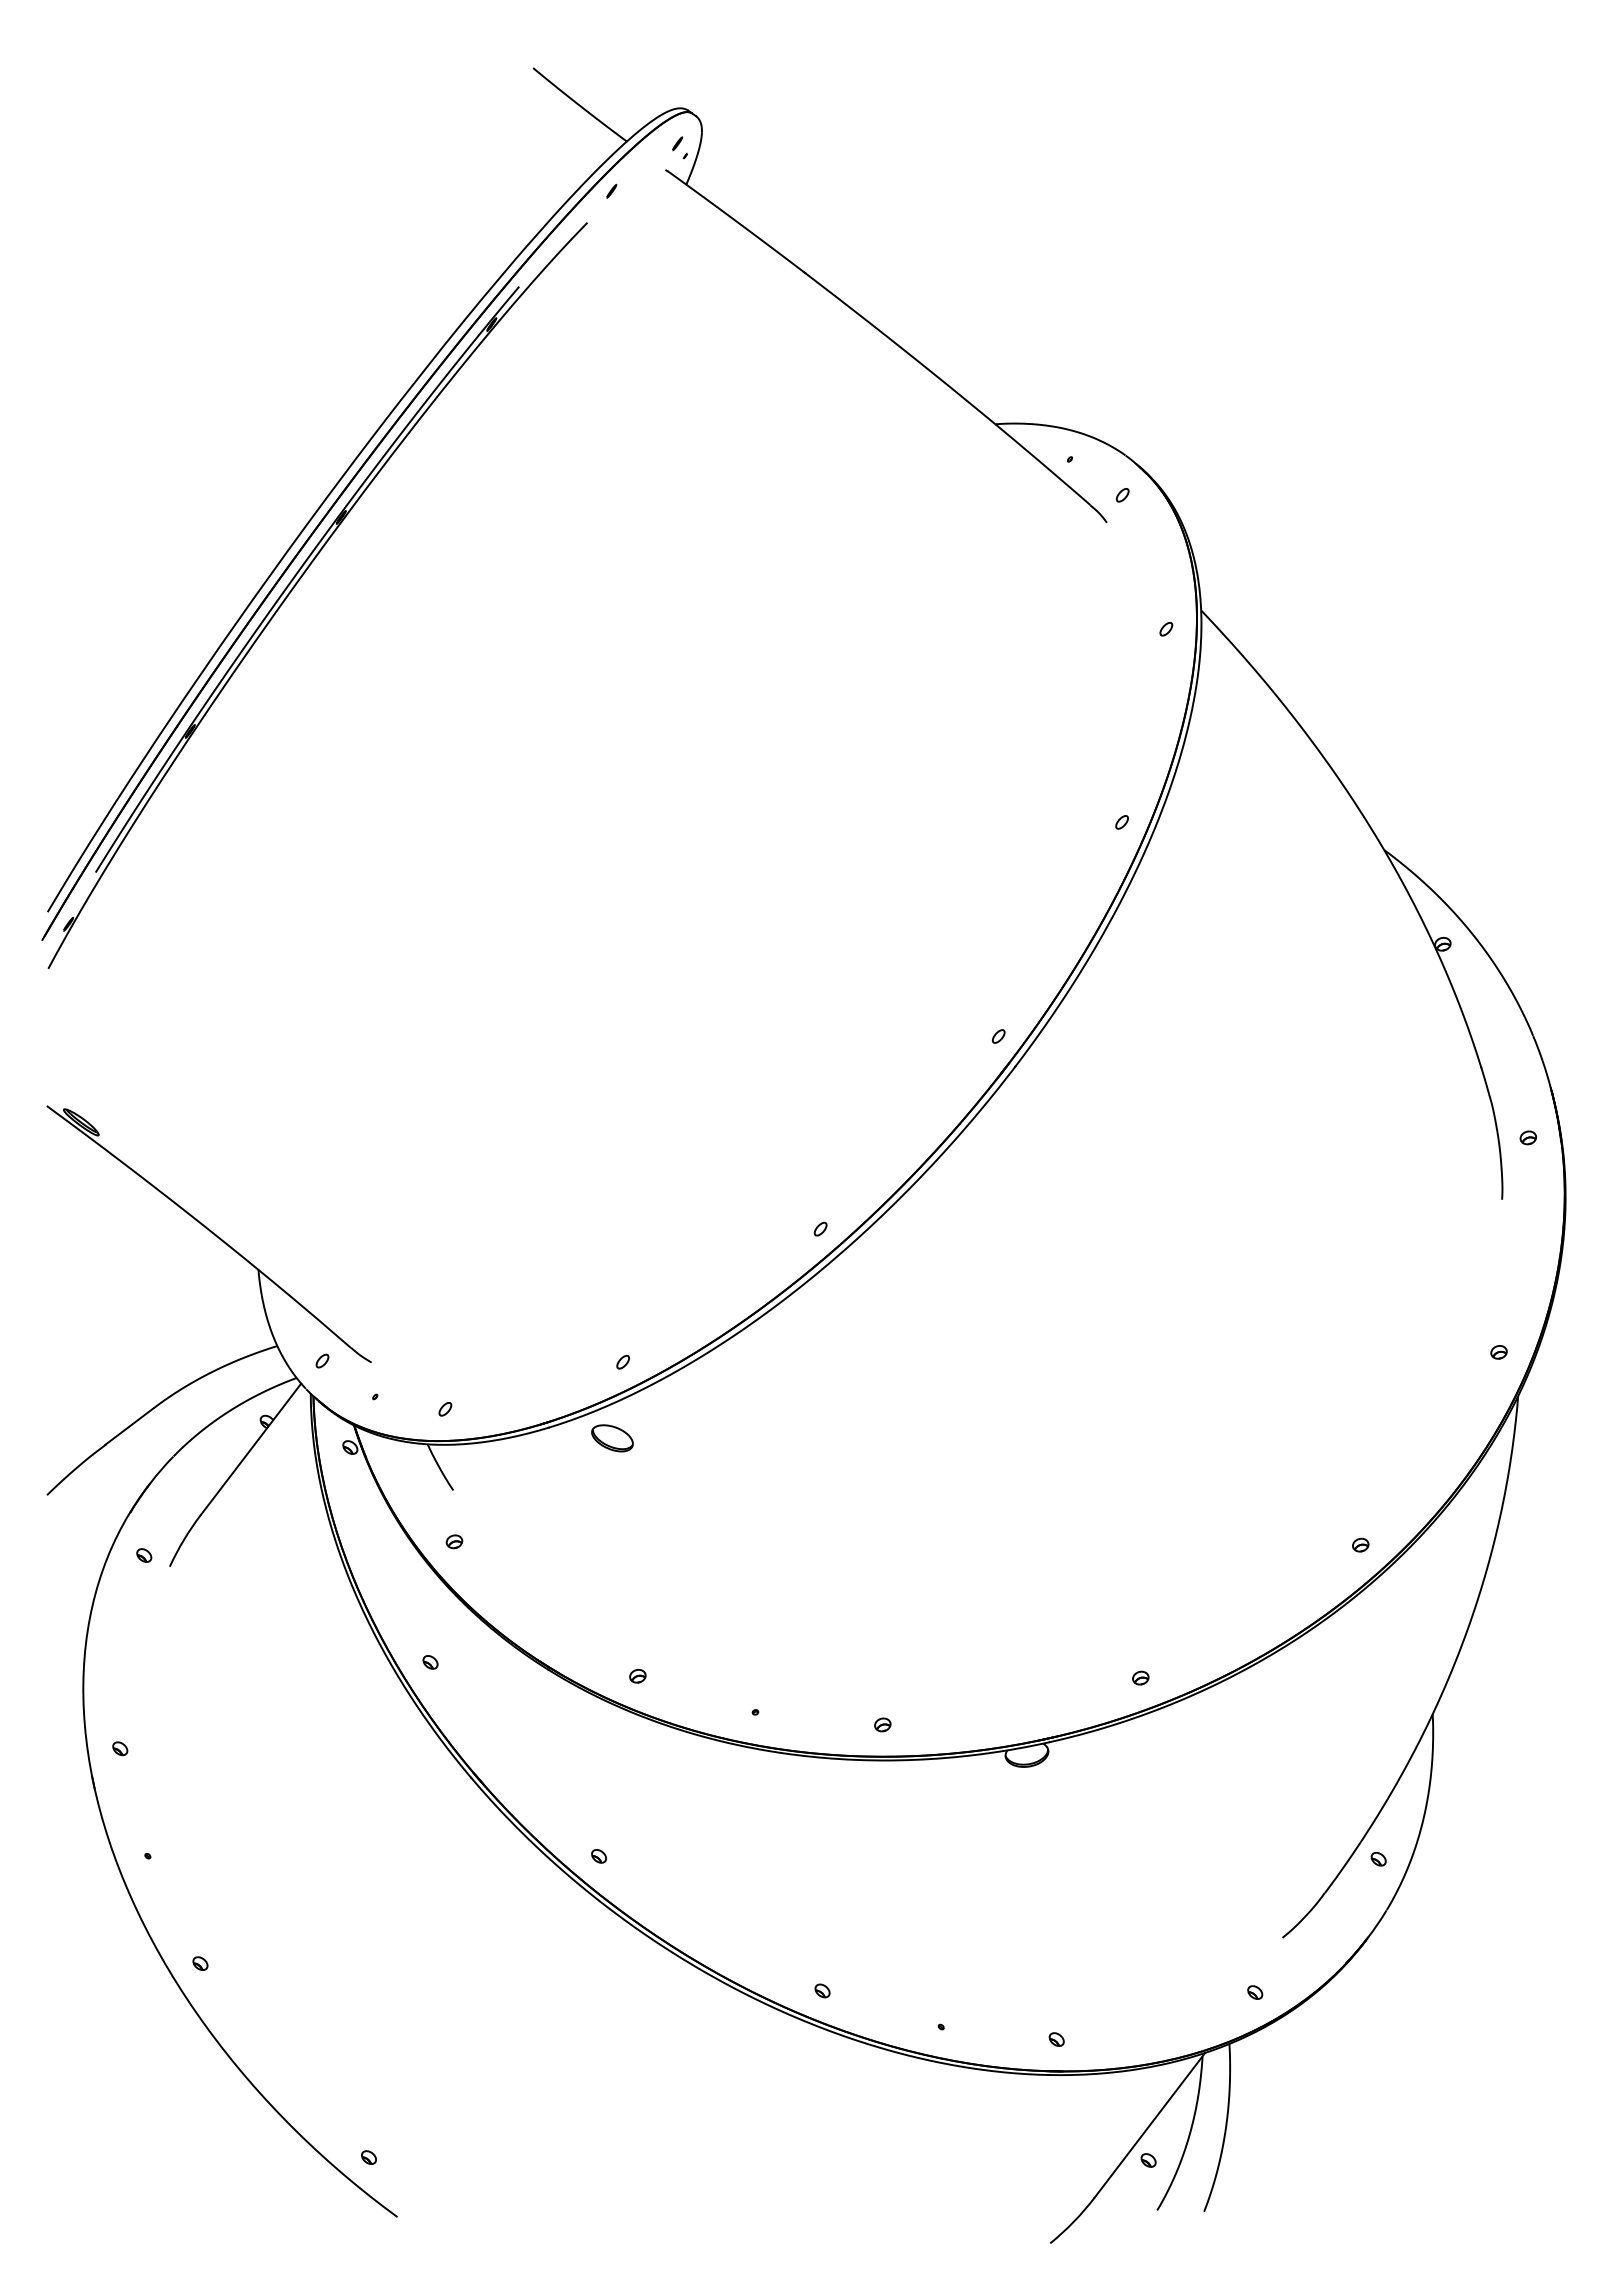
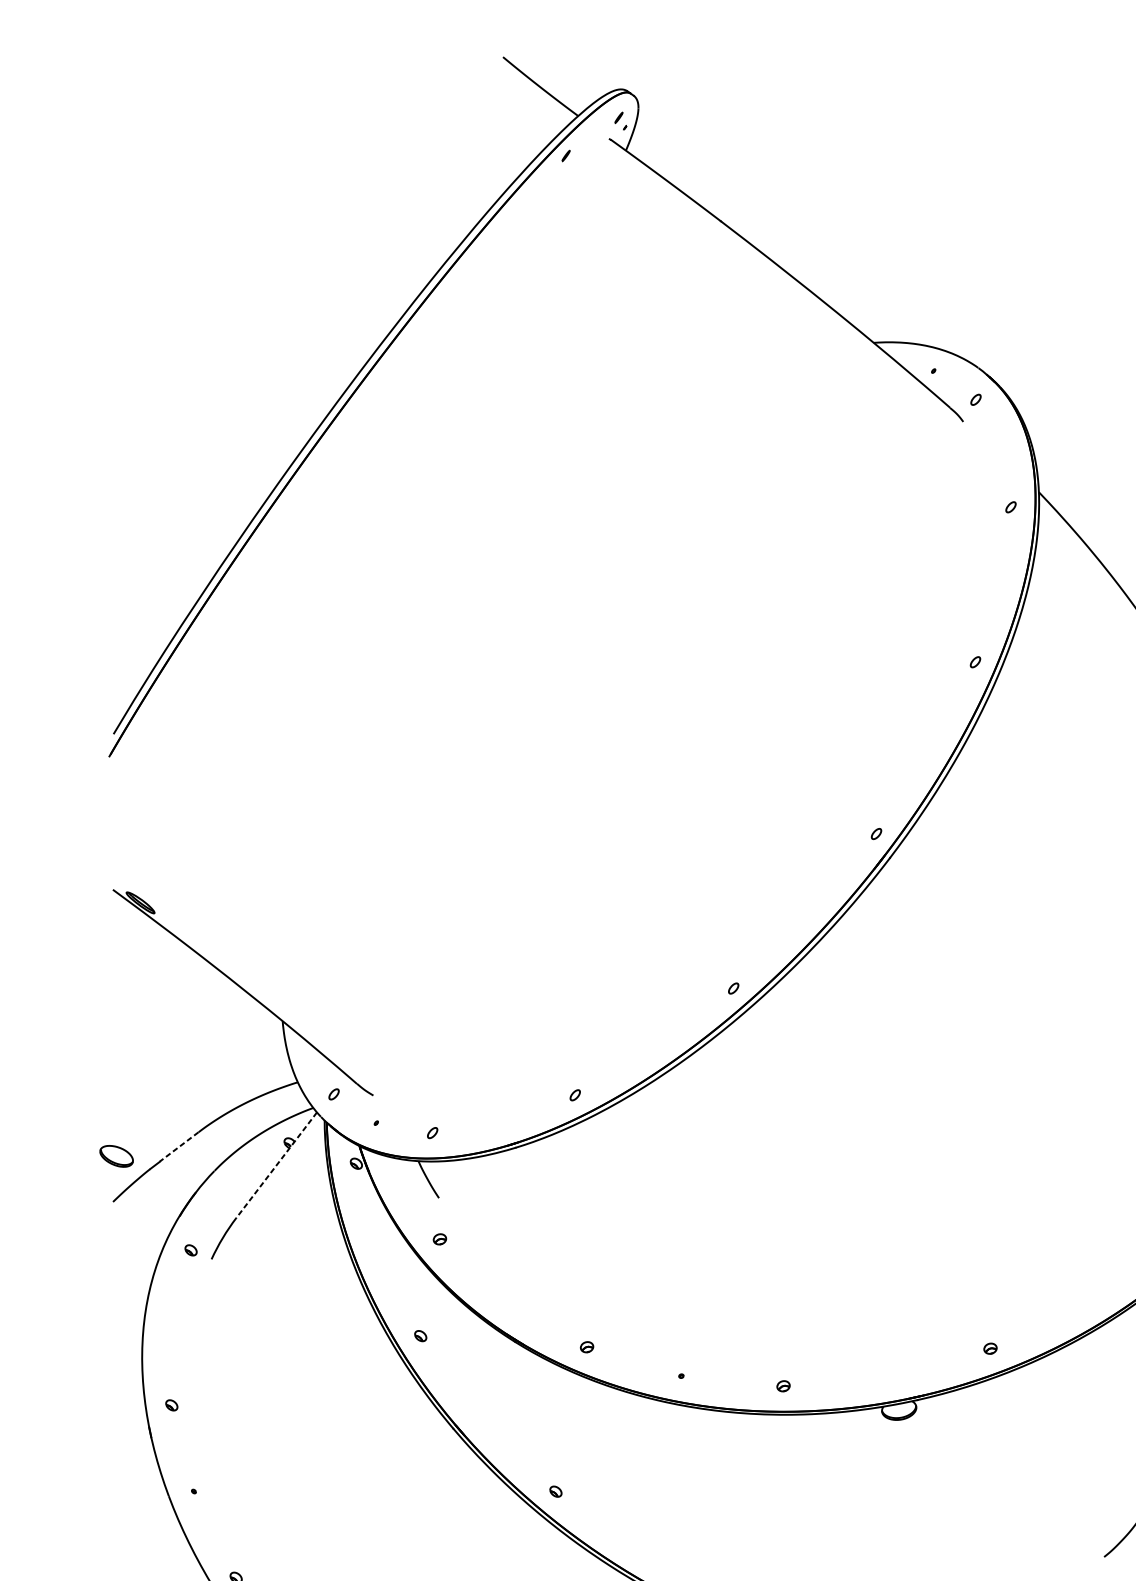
part: (299, 581) -> (315, 469), removed
line: (129, 1426) -> (179, 1146), solid -> dashed
part: (612, 1438) -> (116, 1156), moved
line: (251, 1449) -> (277, 1165), solid -> dashed

